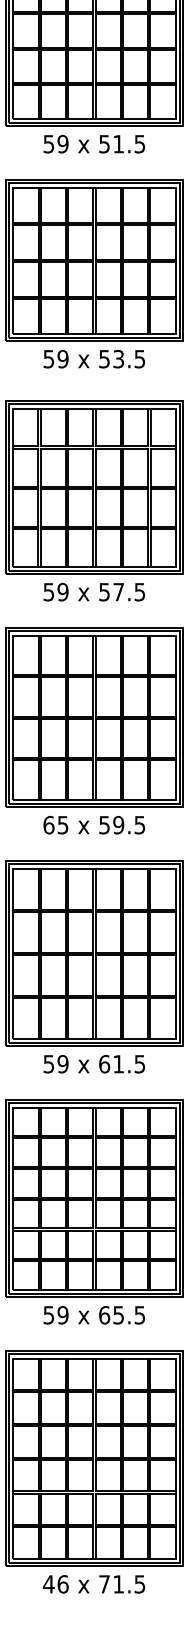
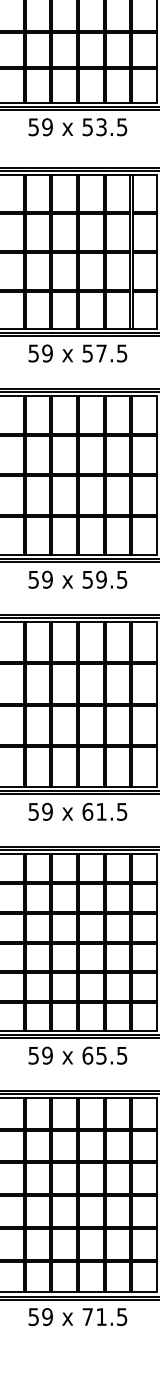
text: (55, 824) -> (40, 579), 65 -> 59
text: (55, 1584) -> (40, 1317), 46 -> 59

